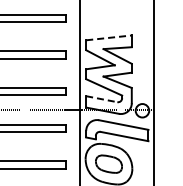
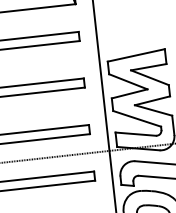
line: (109, 37) -> (136, 54), dashed -> solid
line: (101, 99) -> (135, 134), dashed -> solid

